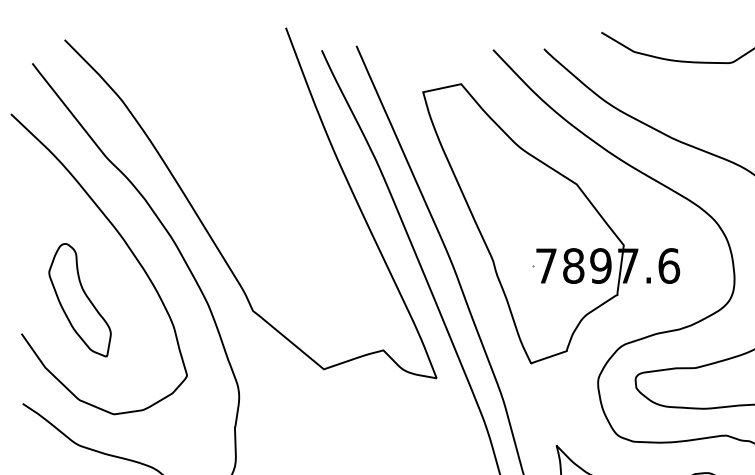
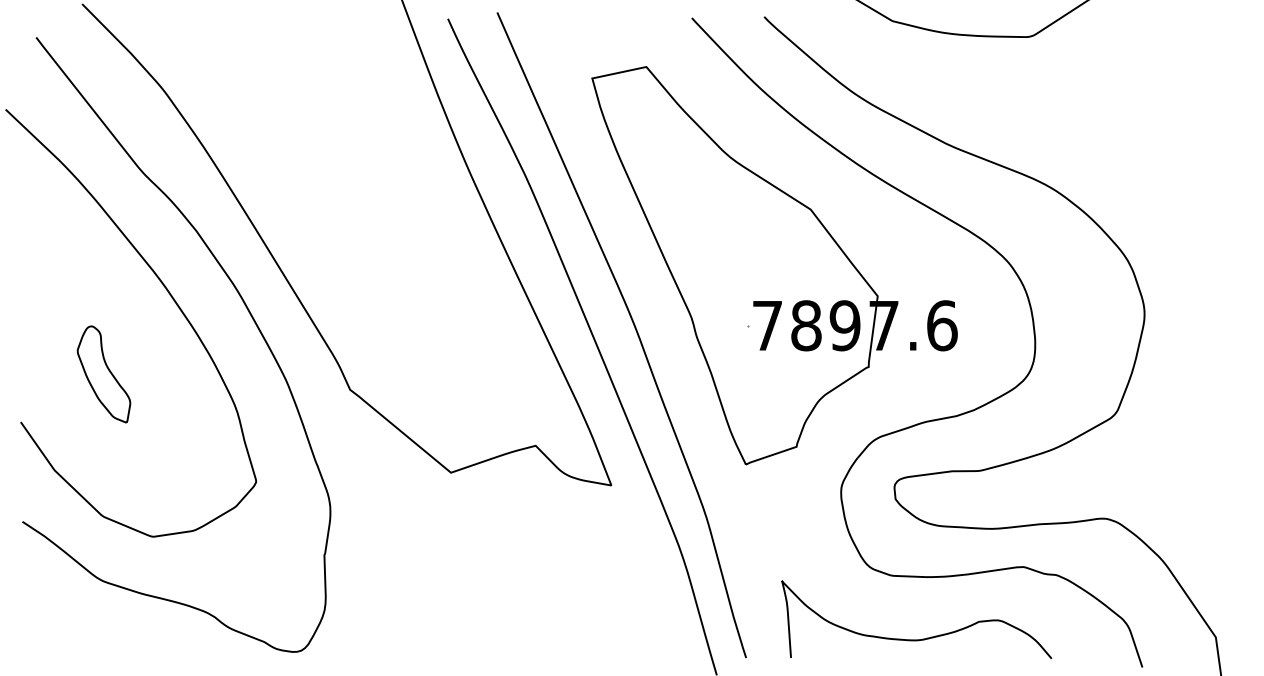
part: (79, 300) -> (103, 374), size x0.6

